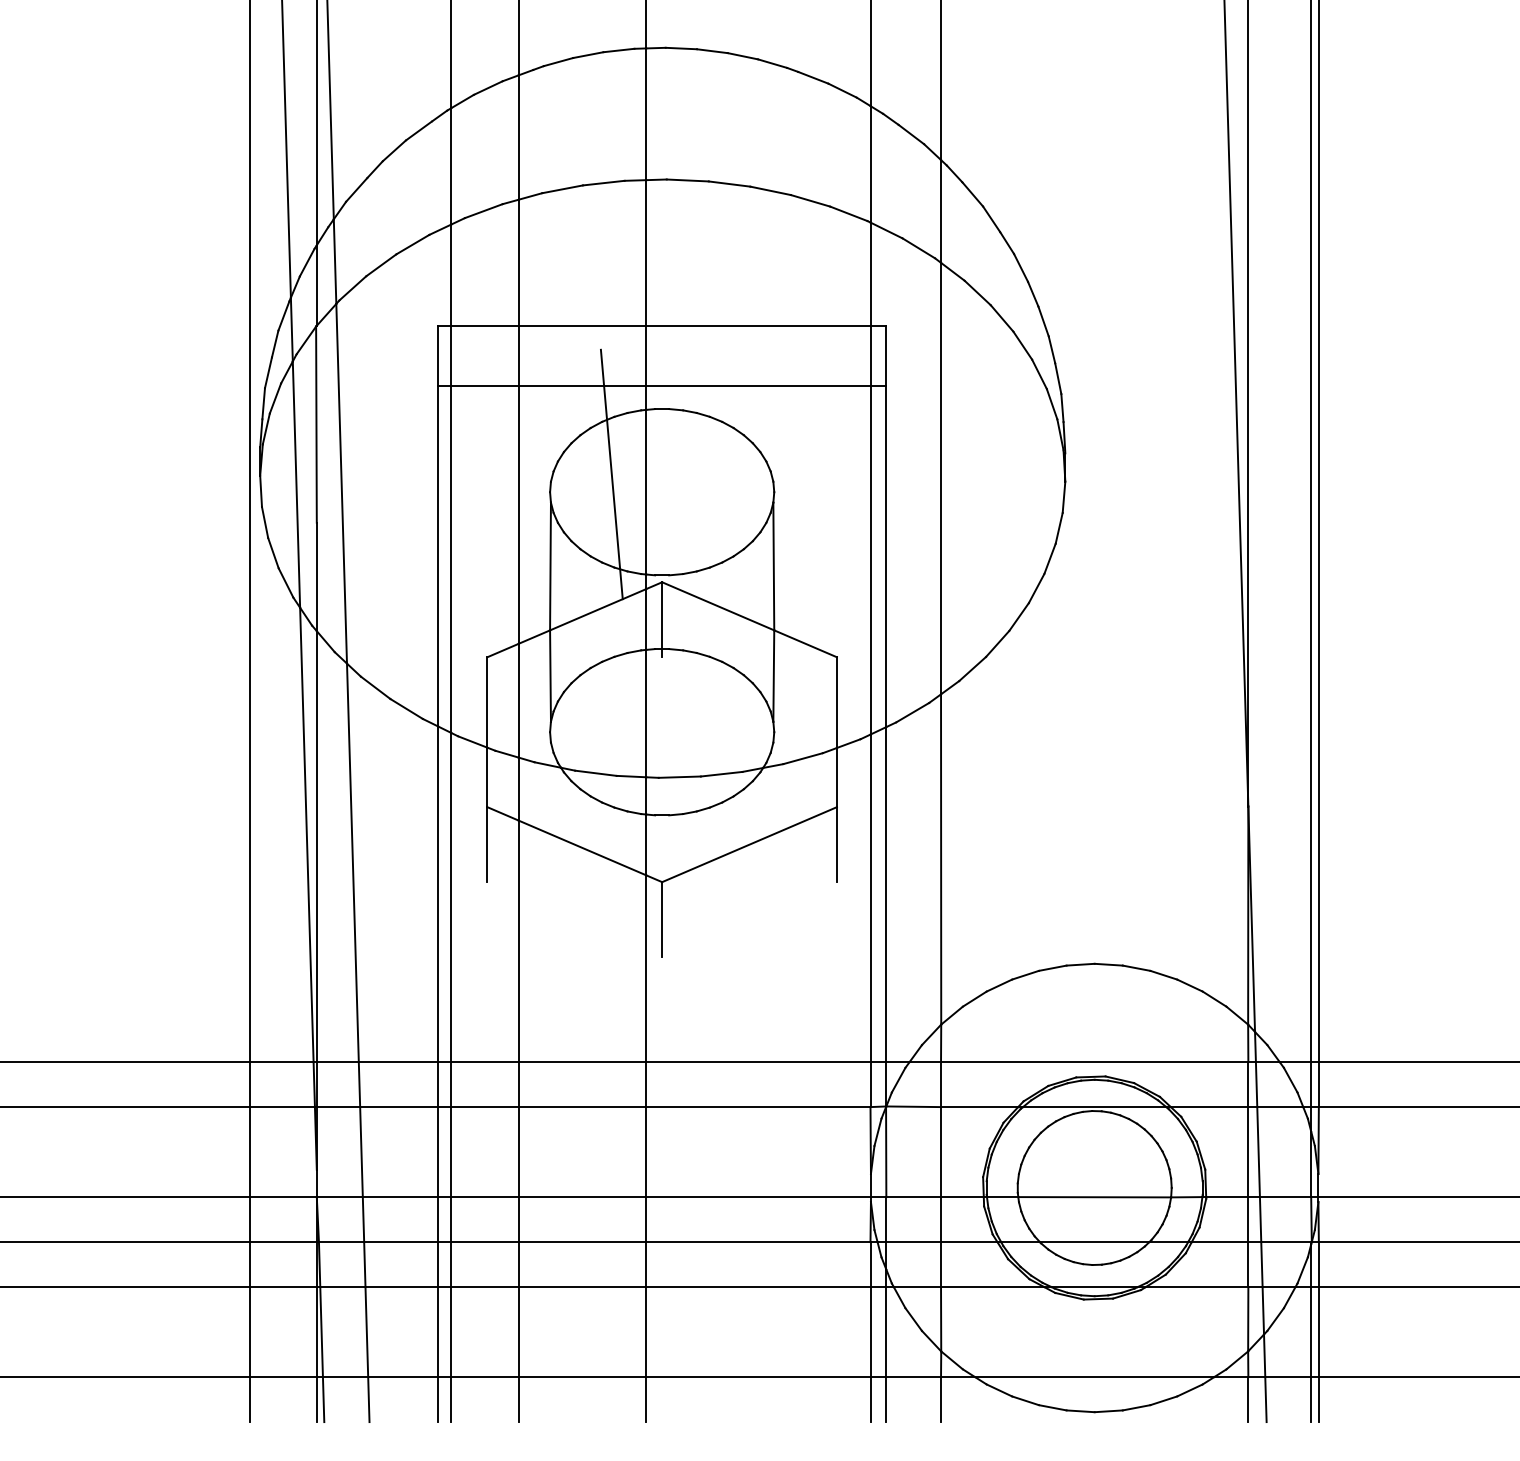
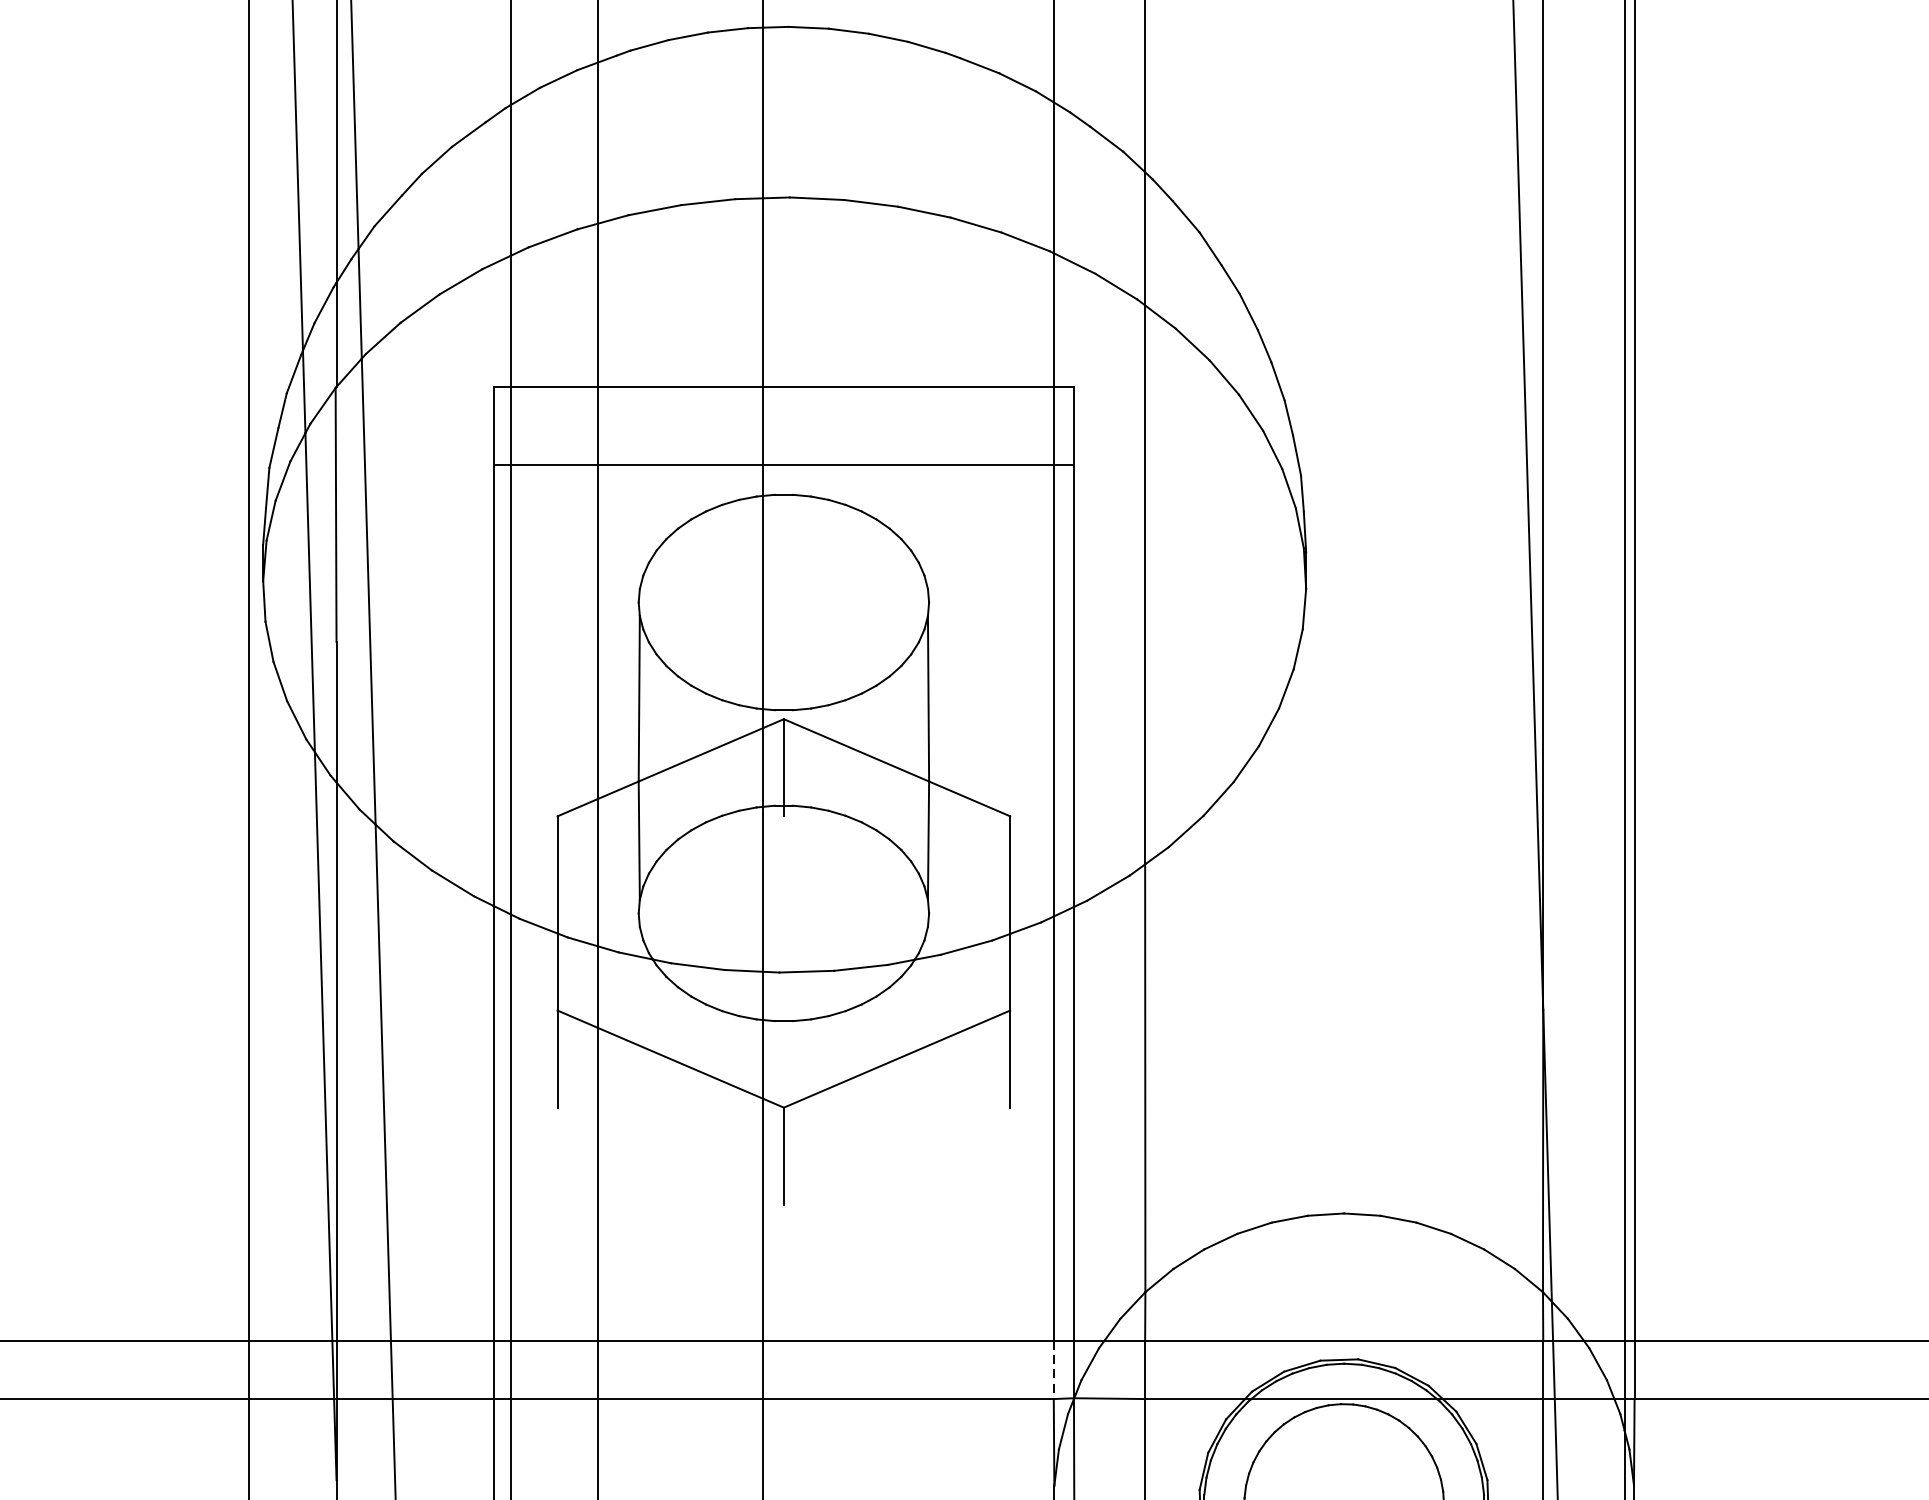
line: (611, 474) -> (718, 579), removed
line: (870, 1085) -> (1053, 1371), solid -> dashed

